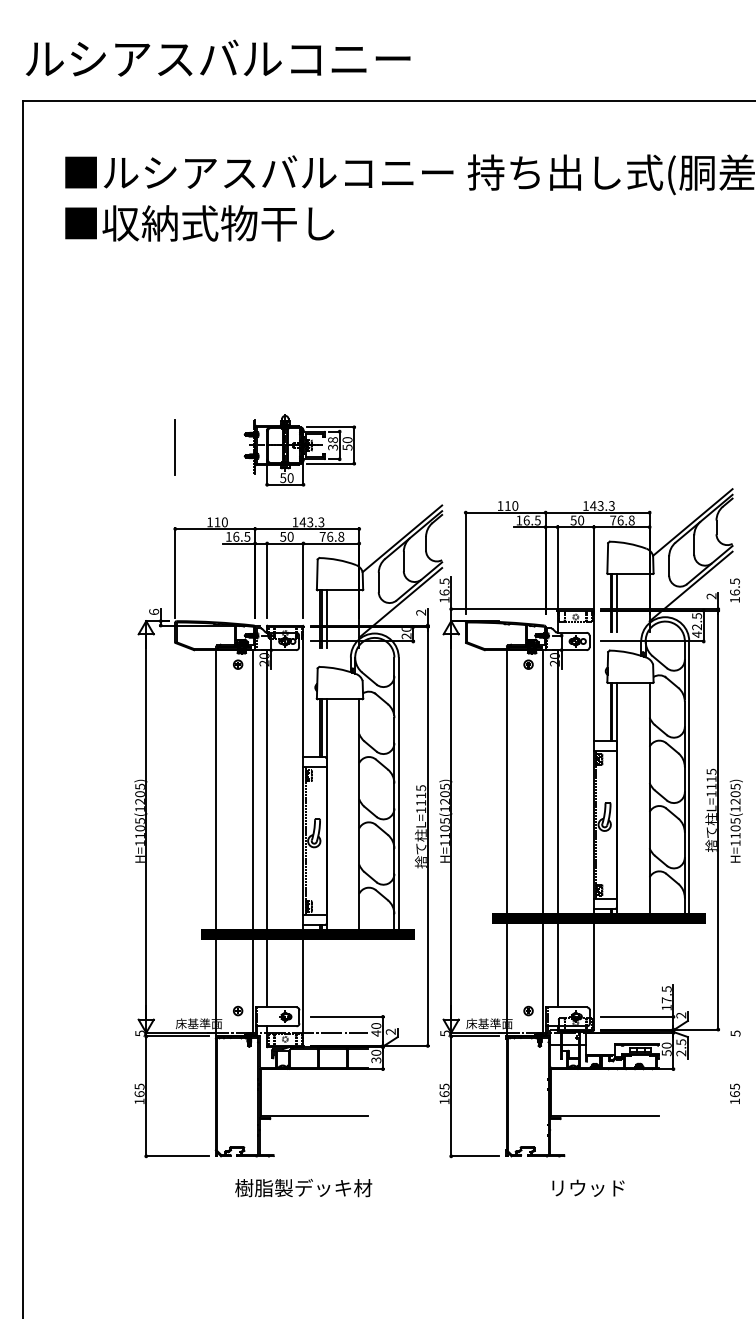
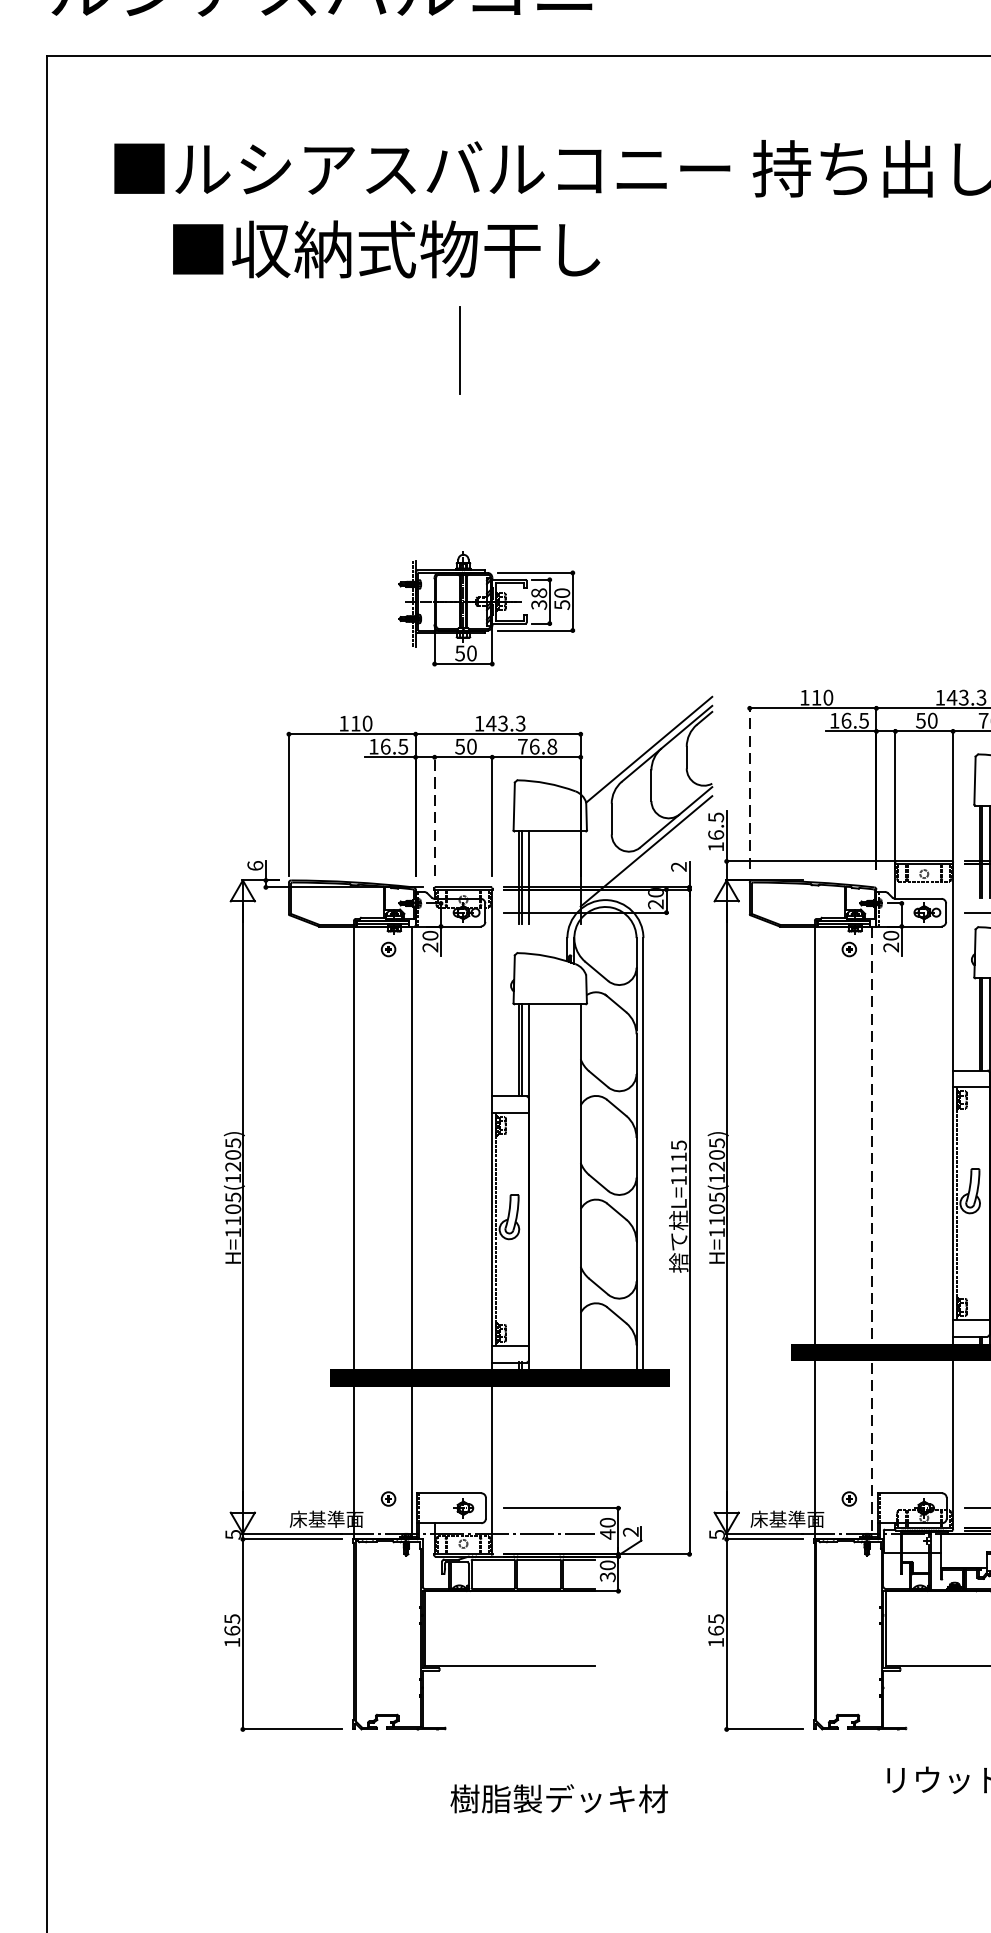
text: (199, 223) -> (386, 249), moved
line: (174, 447) -> (458, 351), moved
line: (465, 562) -> (749, 787), solid -> dashed
line: (267, 580) -> (435, 815), solid -> dashed
line: (267, 828) -> (435, 1209), removed
line: (557, 828) -> (895, 1209), removed
line: (543, 843) -> (873, 1233), solid -> dashed
text: (303, 1188) -> (558, 1799), moved

